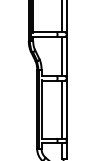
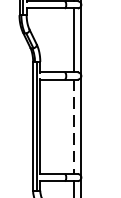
line: (62, 110) -> (74, 128), solid -> dashed

